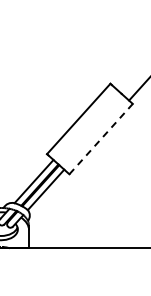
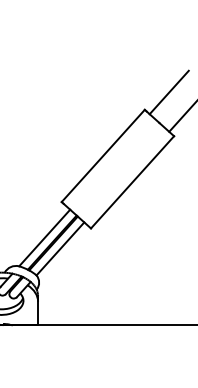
line: (129, 70) -> (169, 92), added
line: (101, 138) -> (133, 181), dashed -> solid

